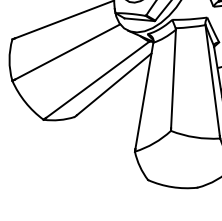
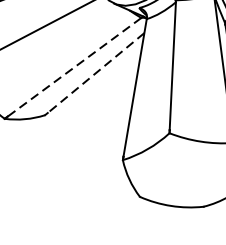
line: (97, 80) -> (74, 68), solid -> dashed
line: (113, 84) -> (95, 73), solid -> dashed

